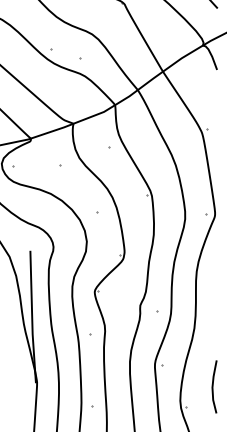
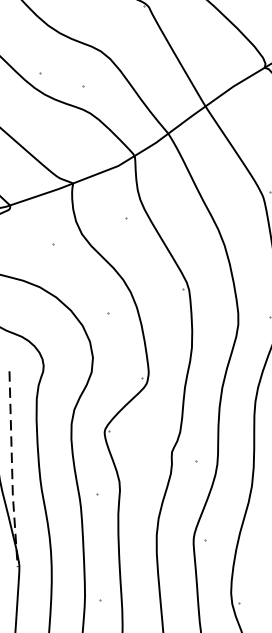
line: (32, 317) -> (12, 469), solid -> dashed

